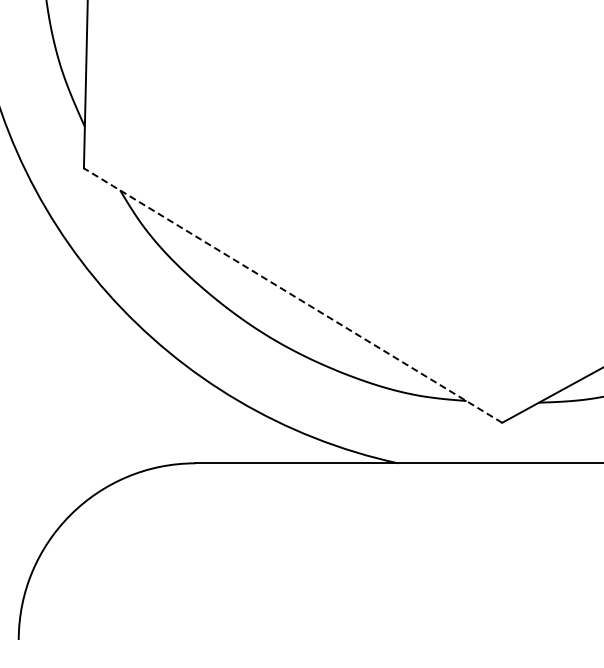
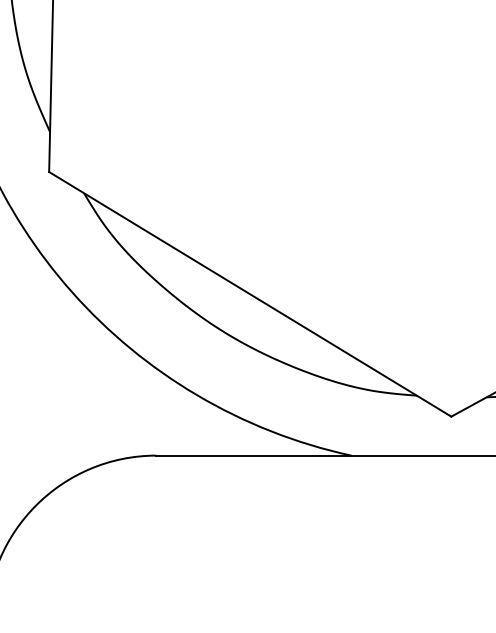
line: (293, 295) -> (250, 294), dashed -> solid

